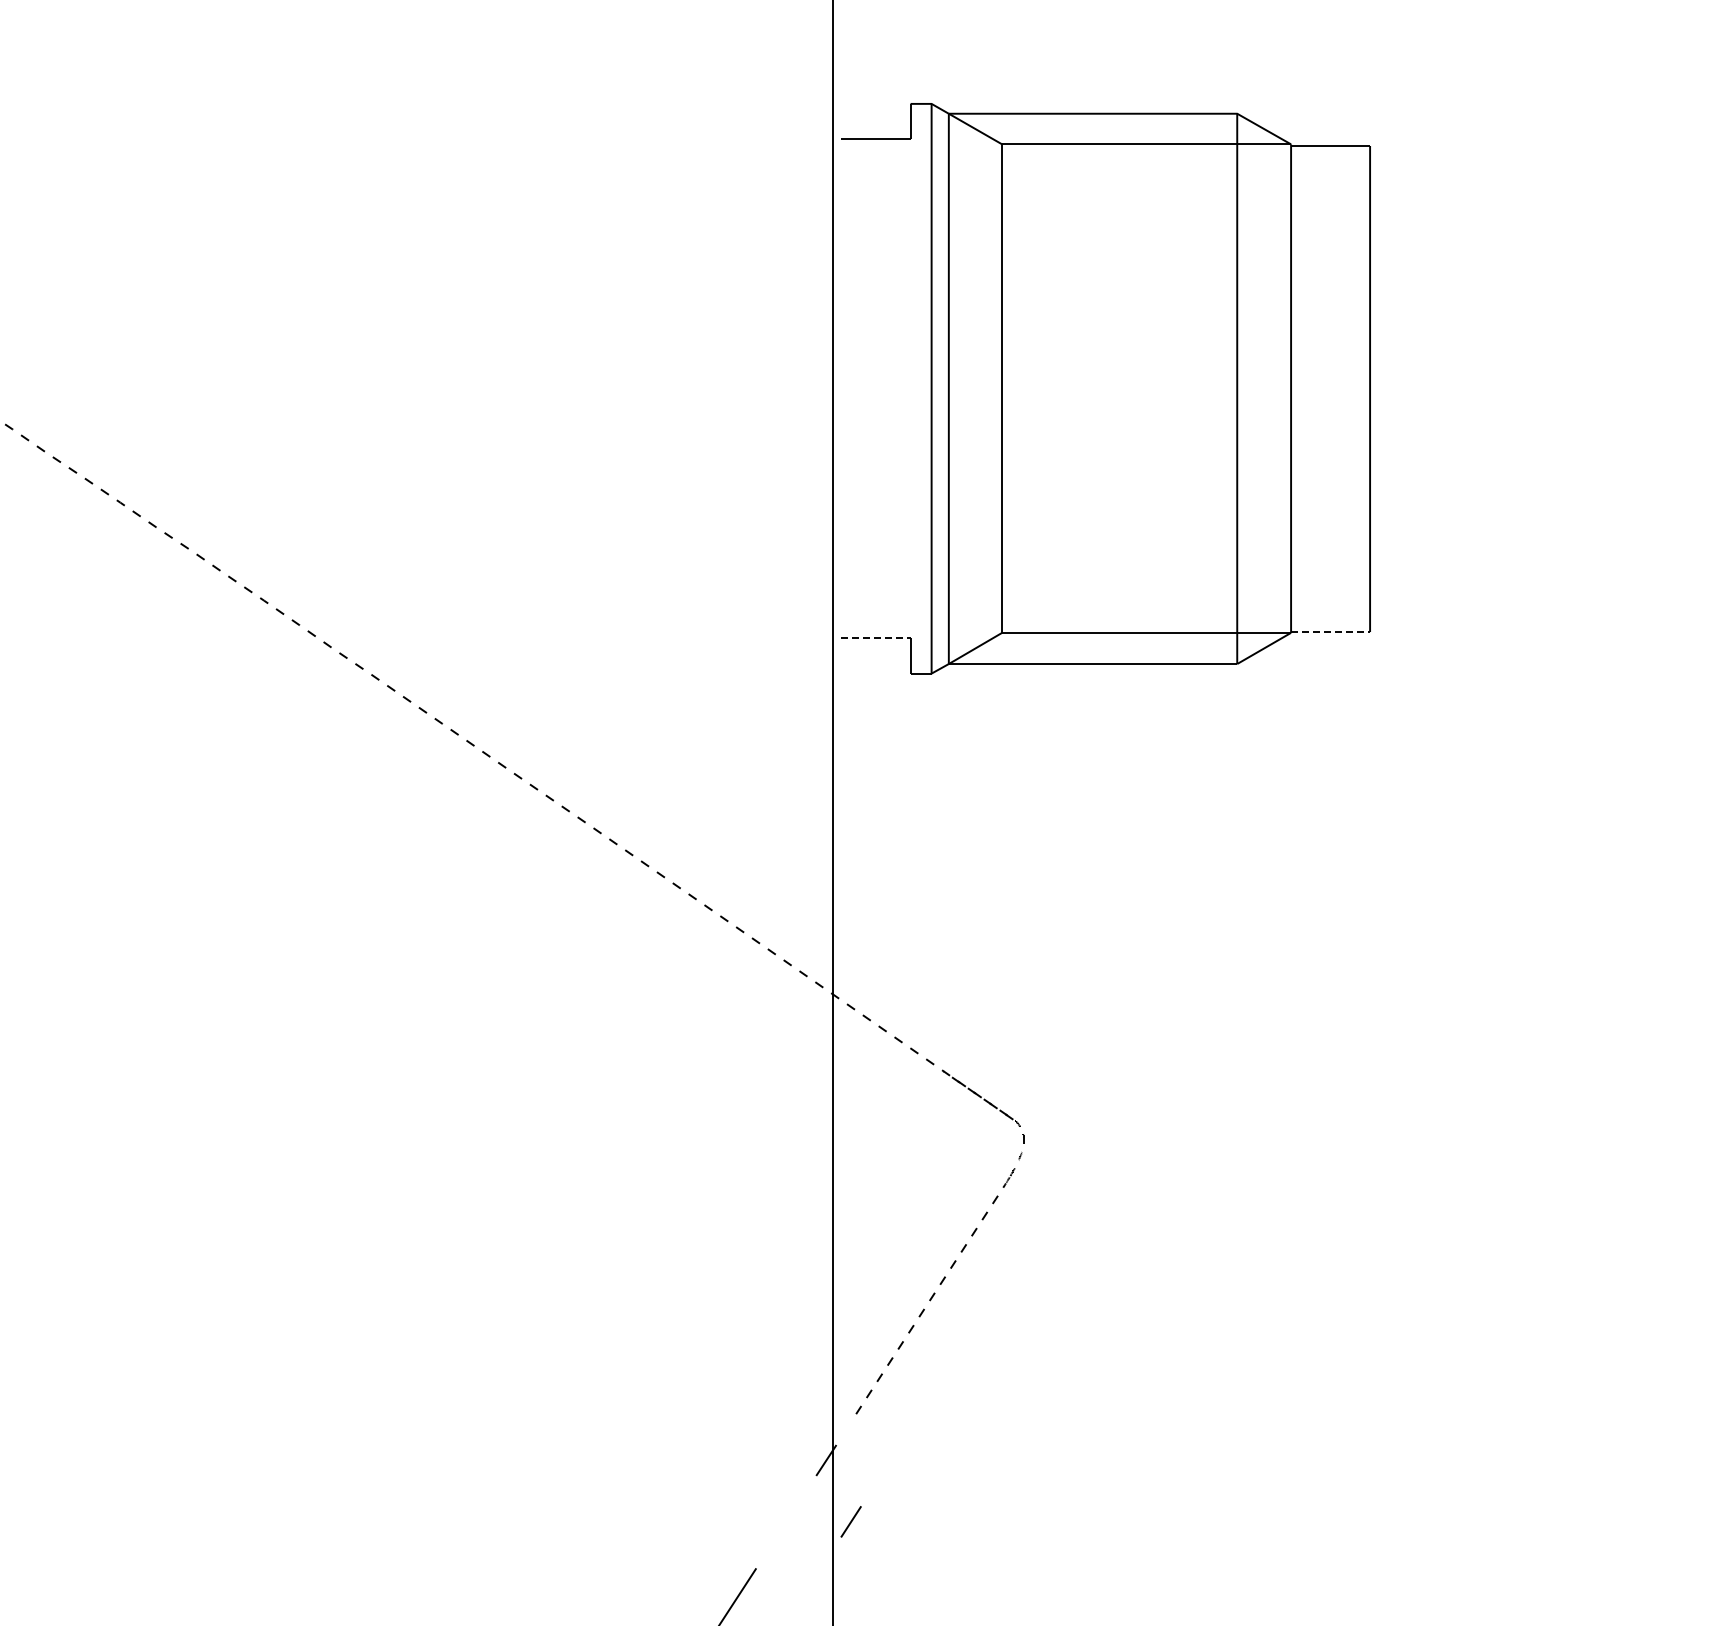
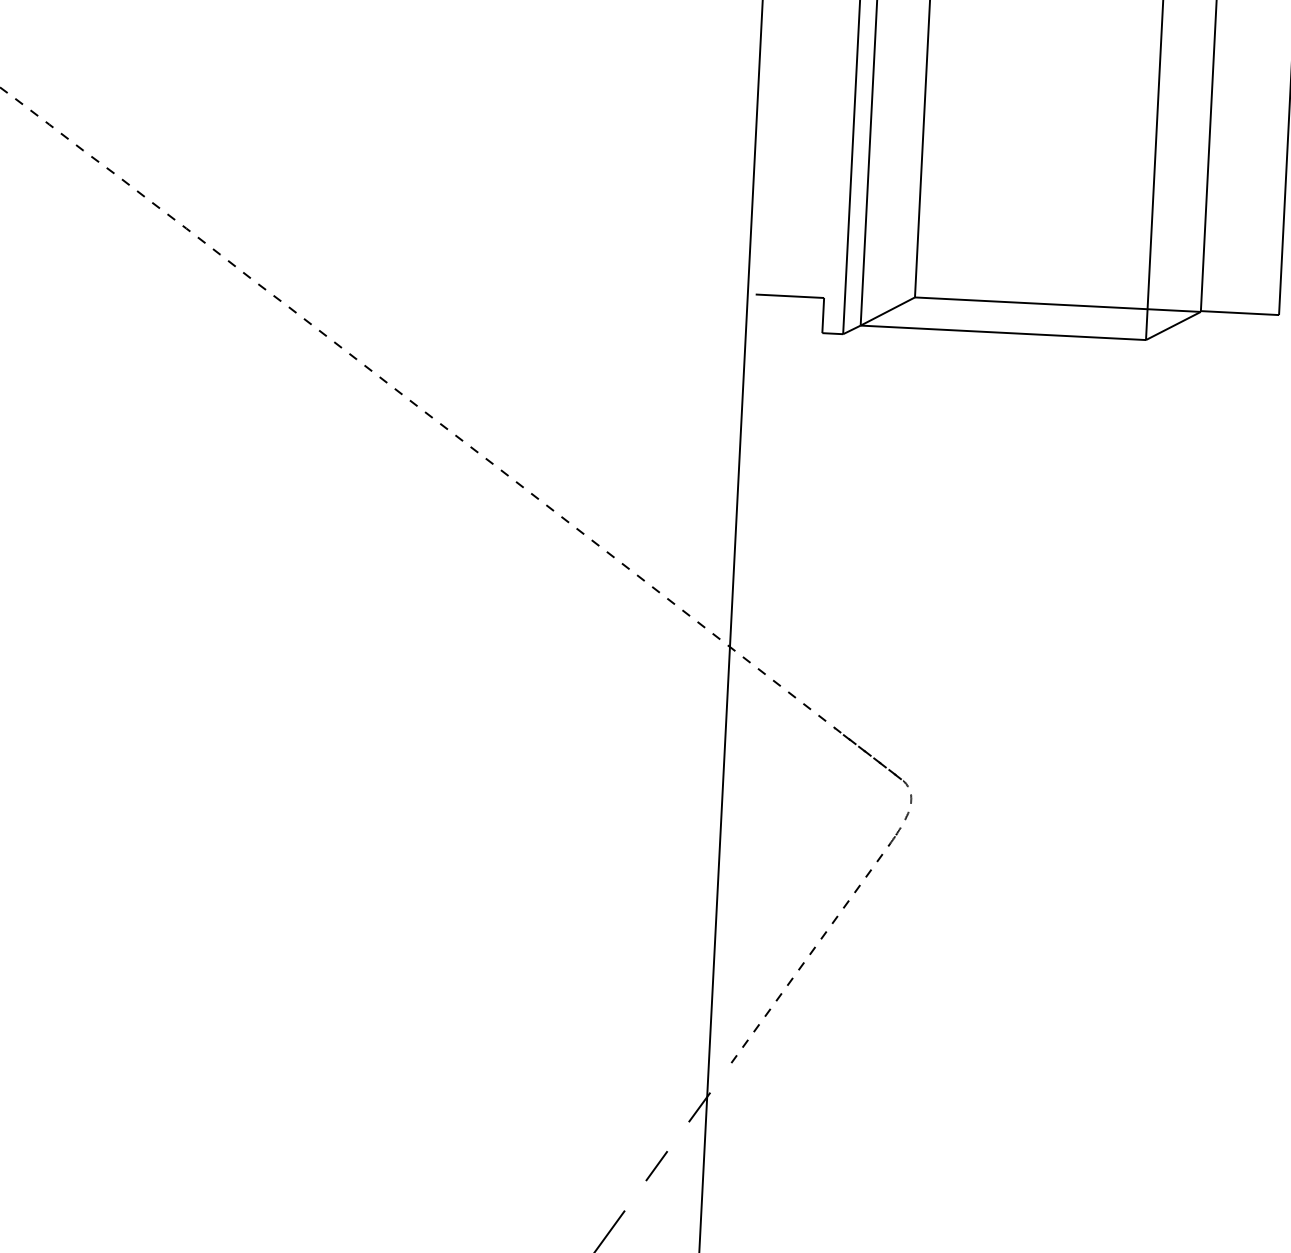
line: (1330, 632) -> (1239, 313), dashed -> solid
line: (875, 638) -> (789, 296), dashed -> solid
line: (850, 1521) -> (656, 1165), moved

